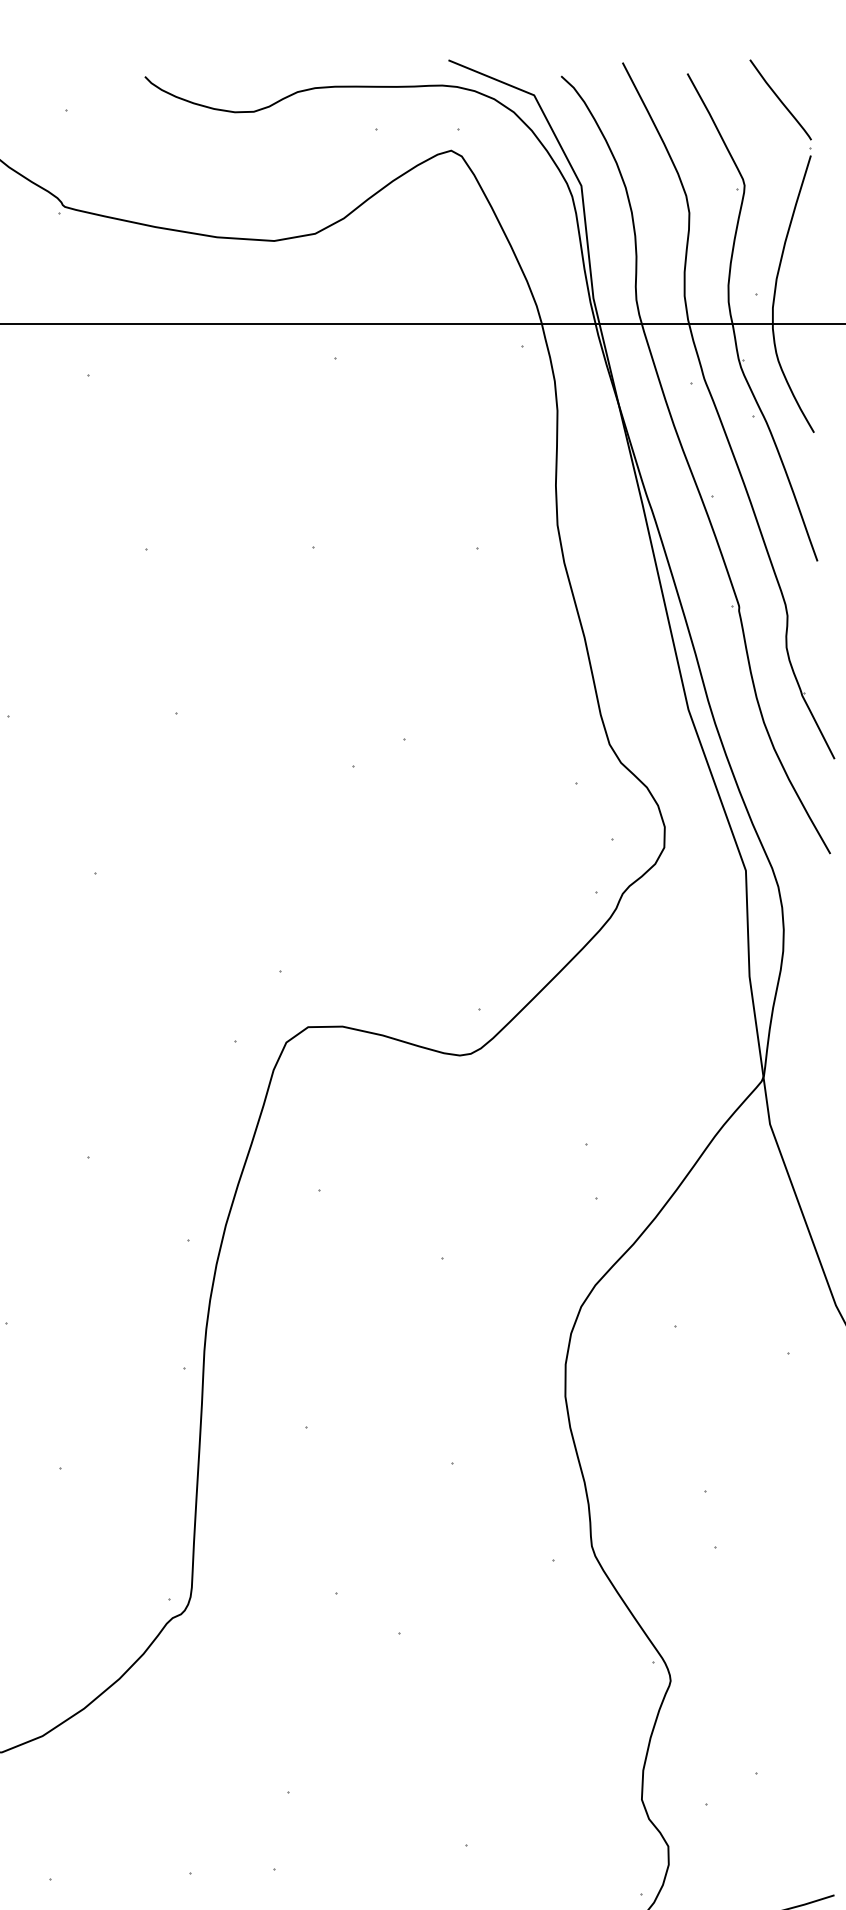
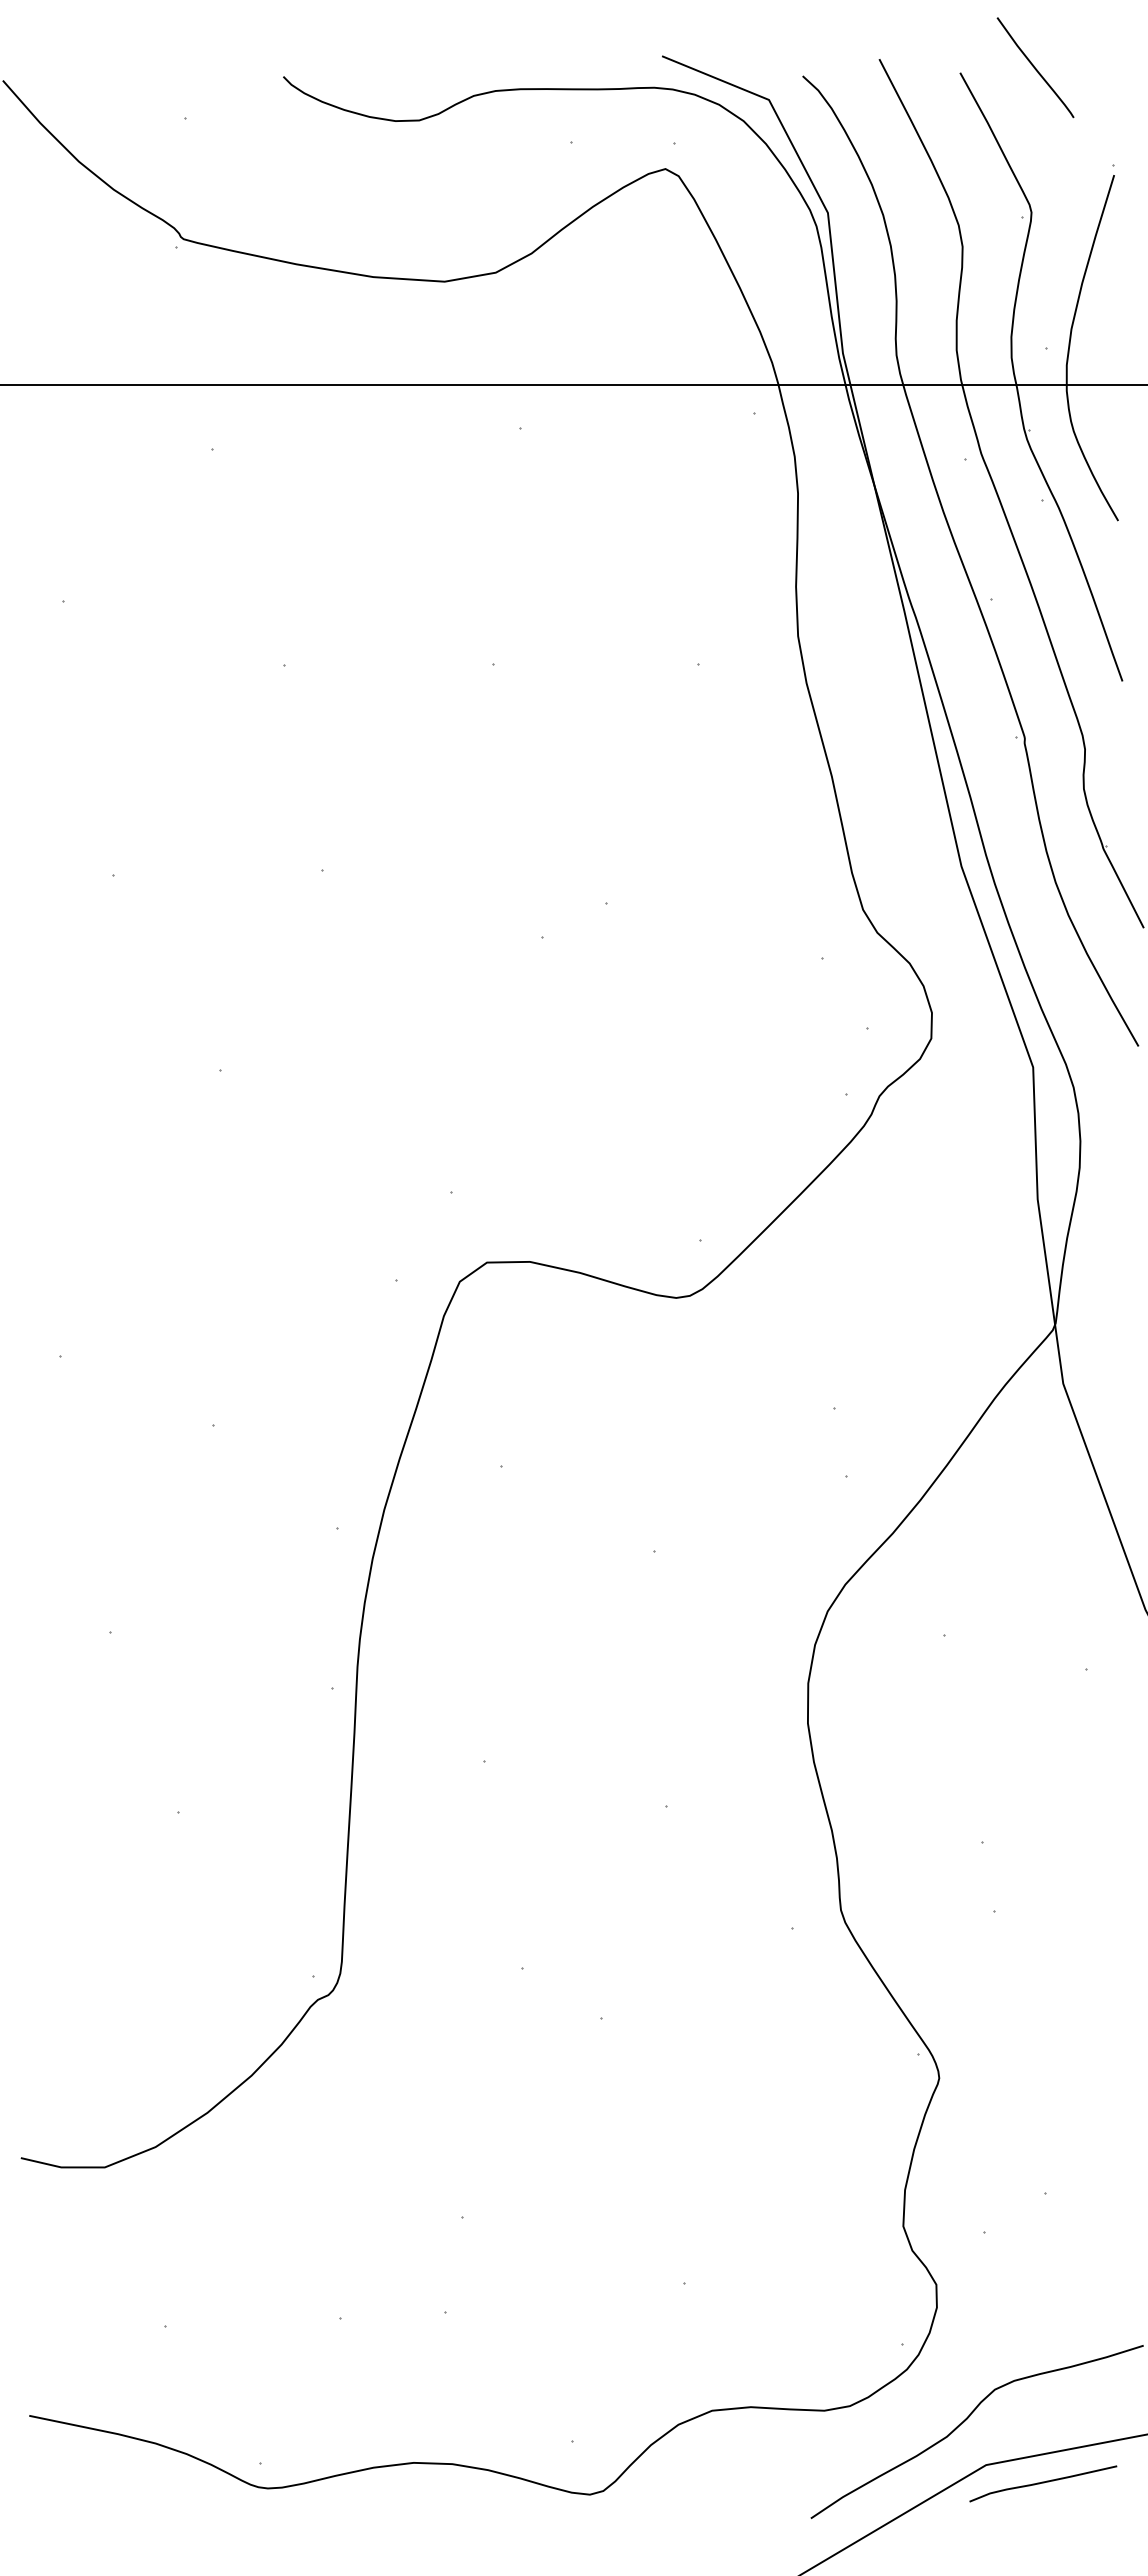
curve: (780, 99) -> (1035, 67), moved

